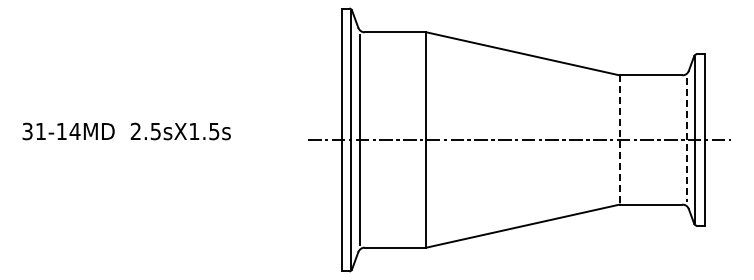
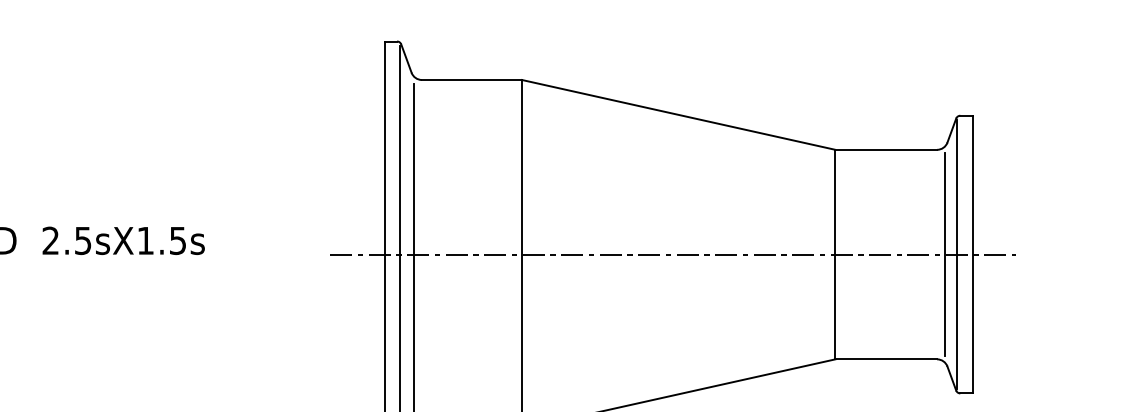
line: (619, 140) -> (835, 255), dashed -> solid
line: (687, 140) -> (945, 255), dashed -> solid

